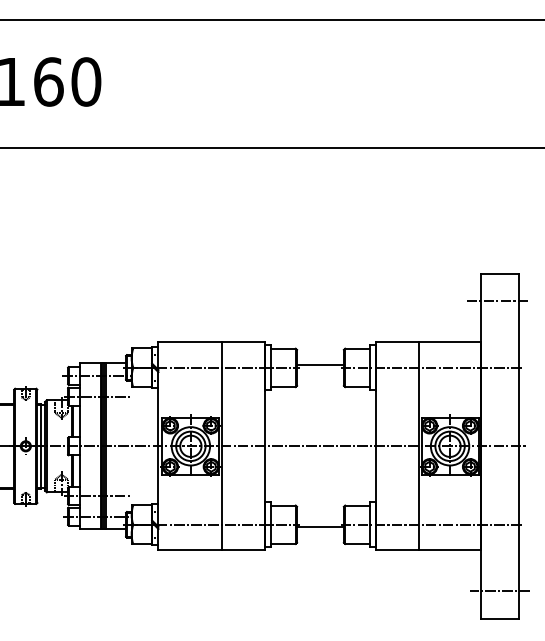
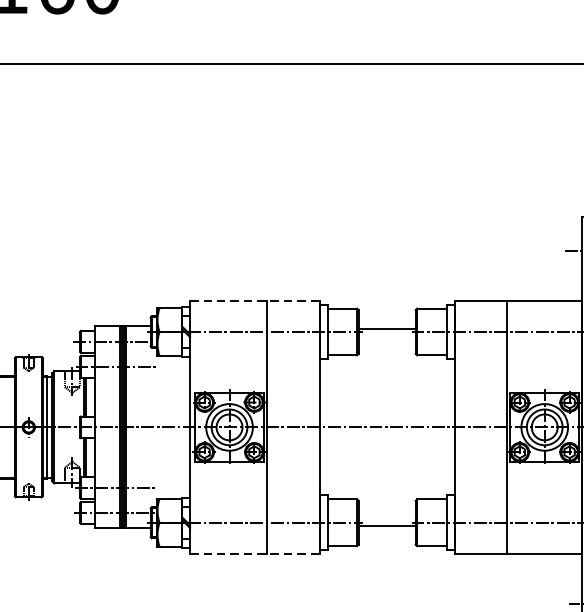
line: (212, 342) -> (255, 301), solid -> dashed
line: (212, 550) -> (255, 554), solid -> dashed

